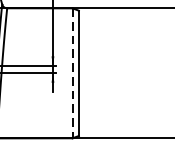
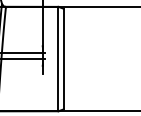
line: (72, 73) -> (58, 59), dashed -> solid

